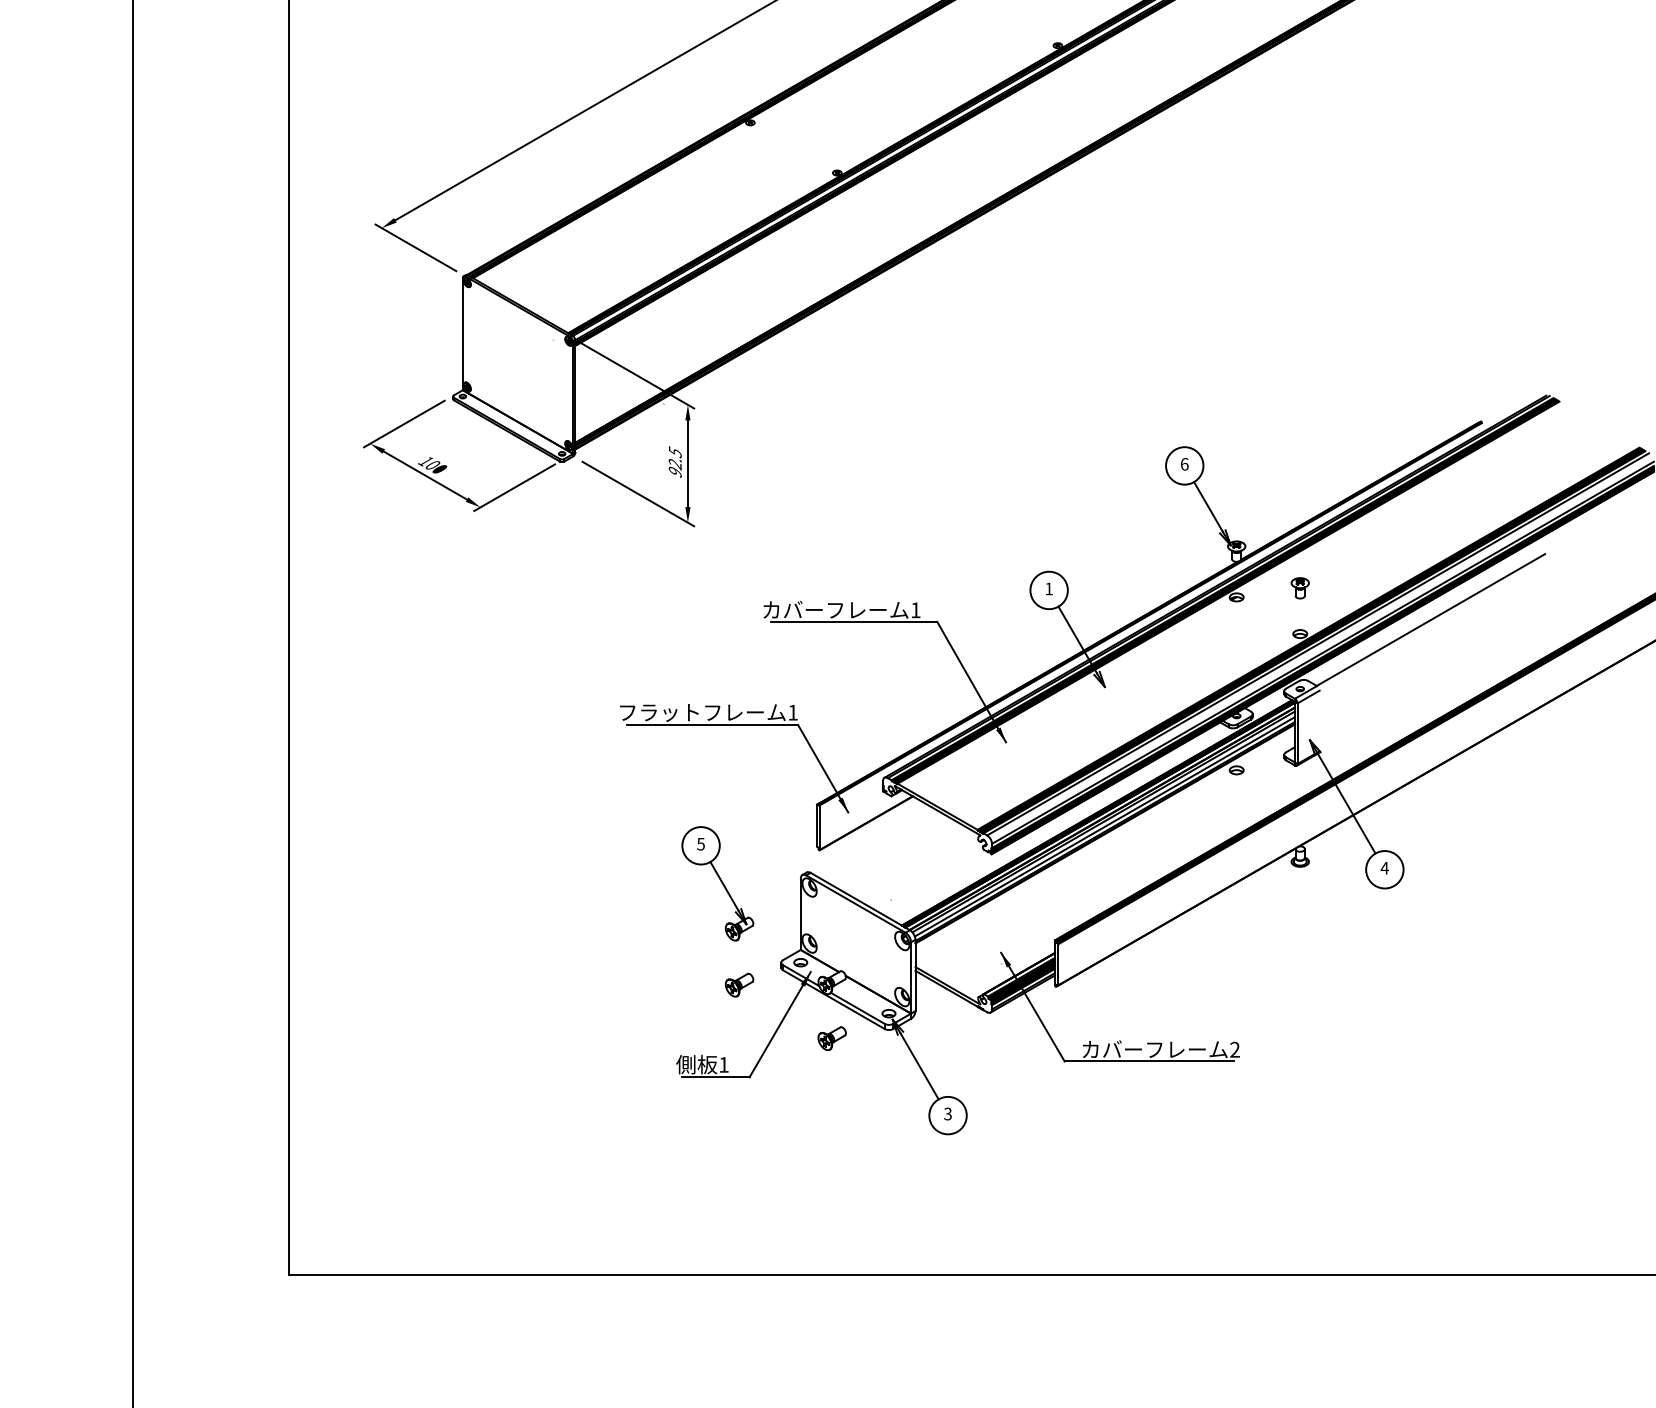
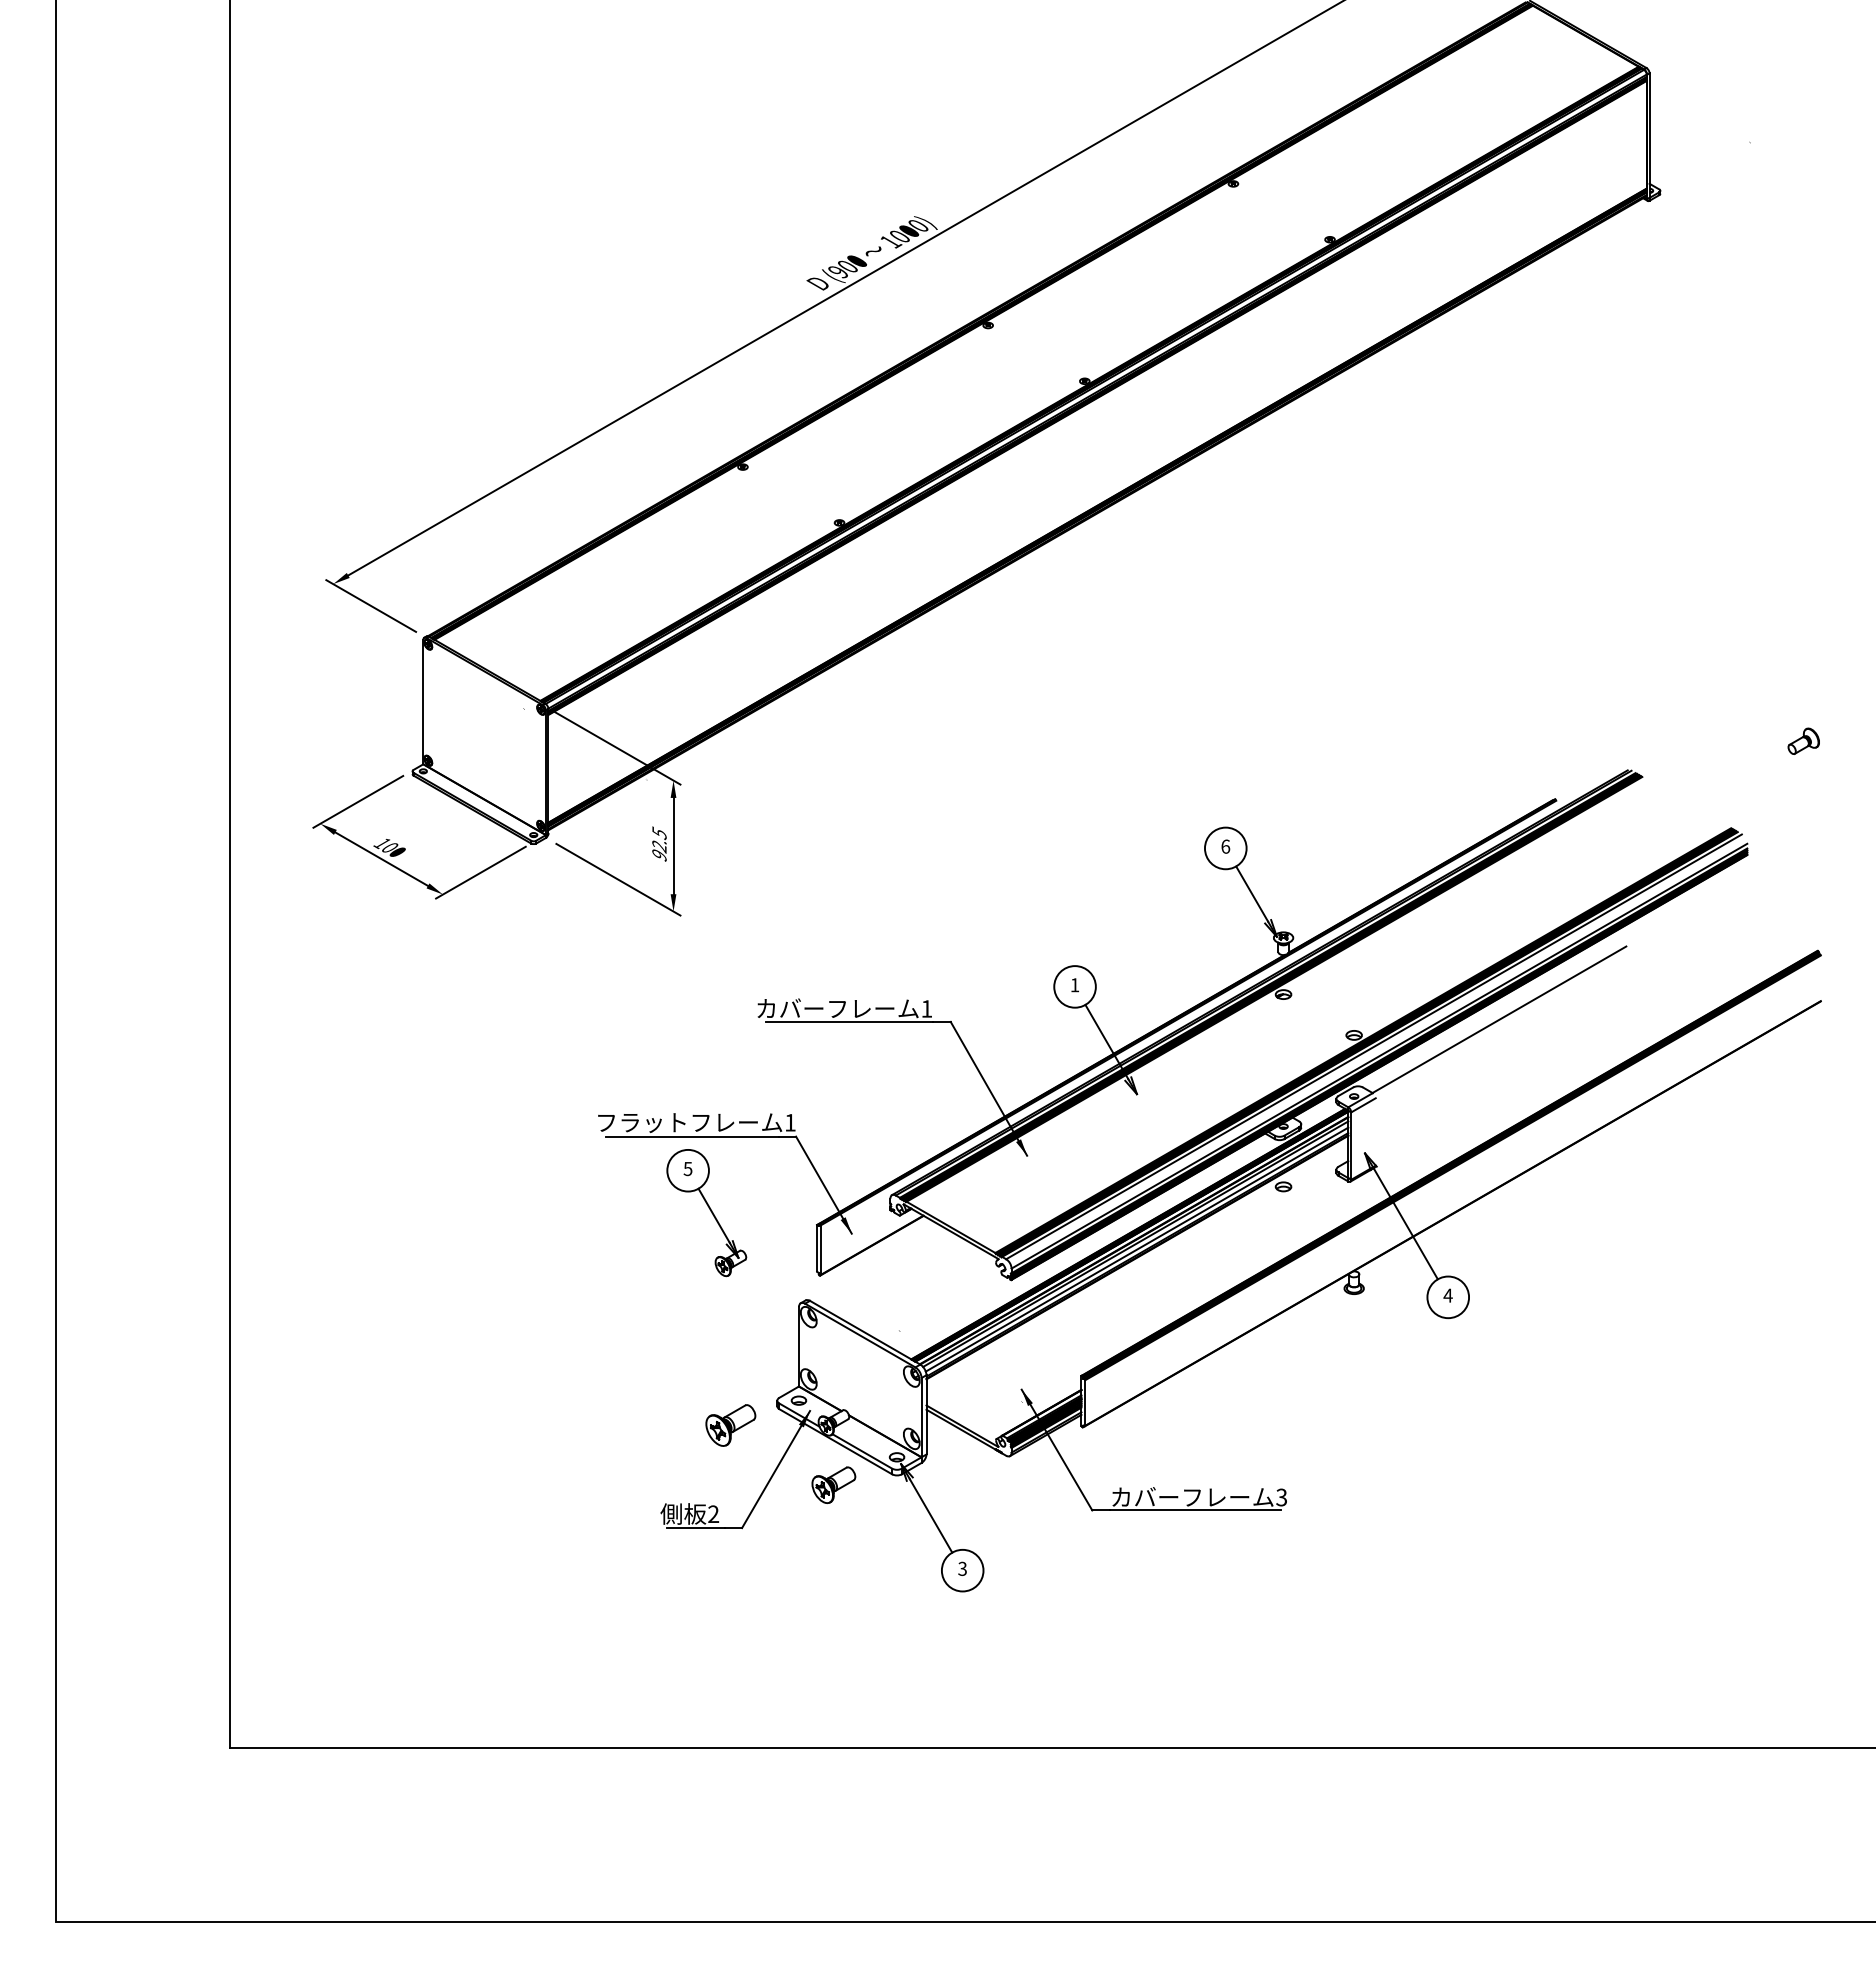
part: (1299, 588) -> (1353, 984), removed
part: (717, 884) -> (706, 1213), moved
part: (739, 985) -> (730, 1425), size x1.6
part: (831, 1038) -> (833, 1484), size x1.4
text: (1234, 1049) -> (1281, 1497), 2 -> 3
text: (723, 1064) -> (713, 1513), 1 -> 2

